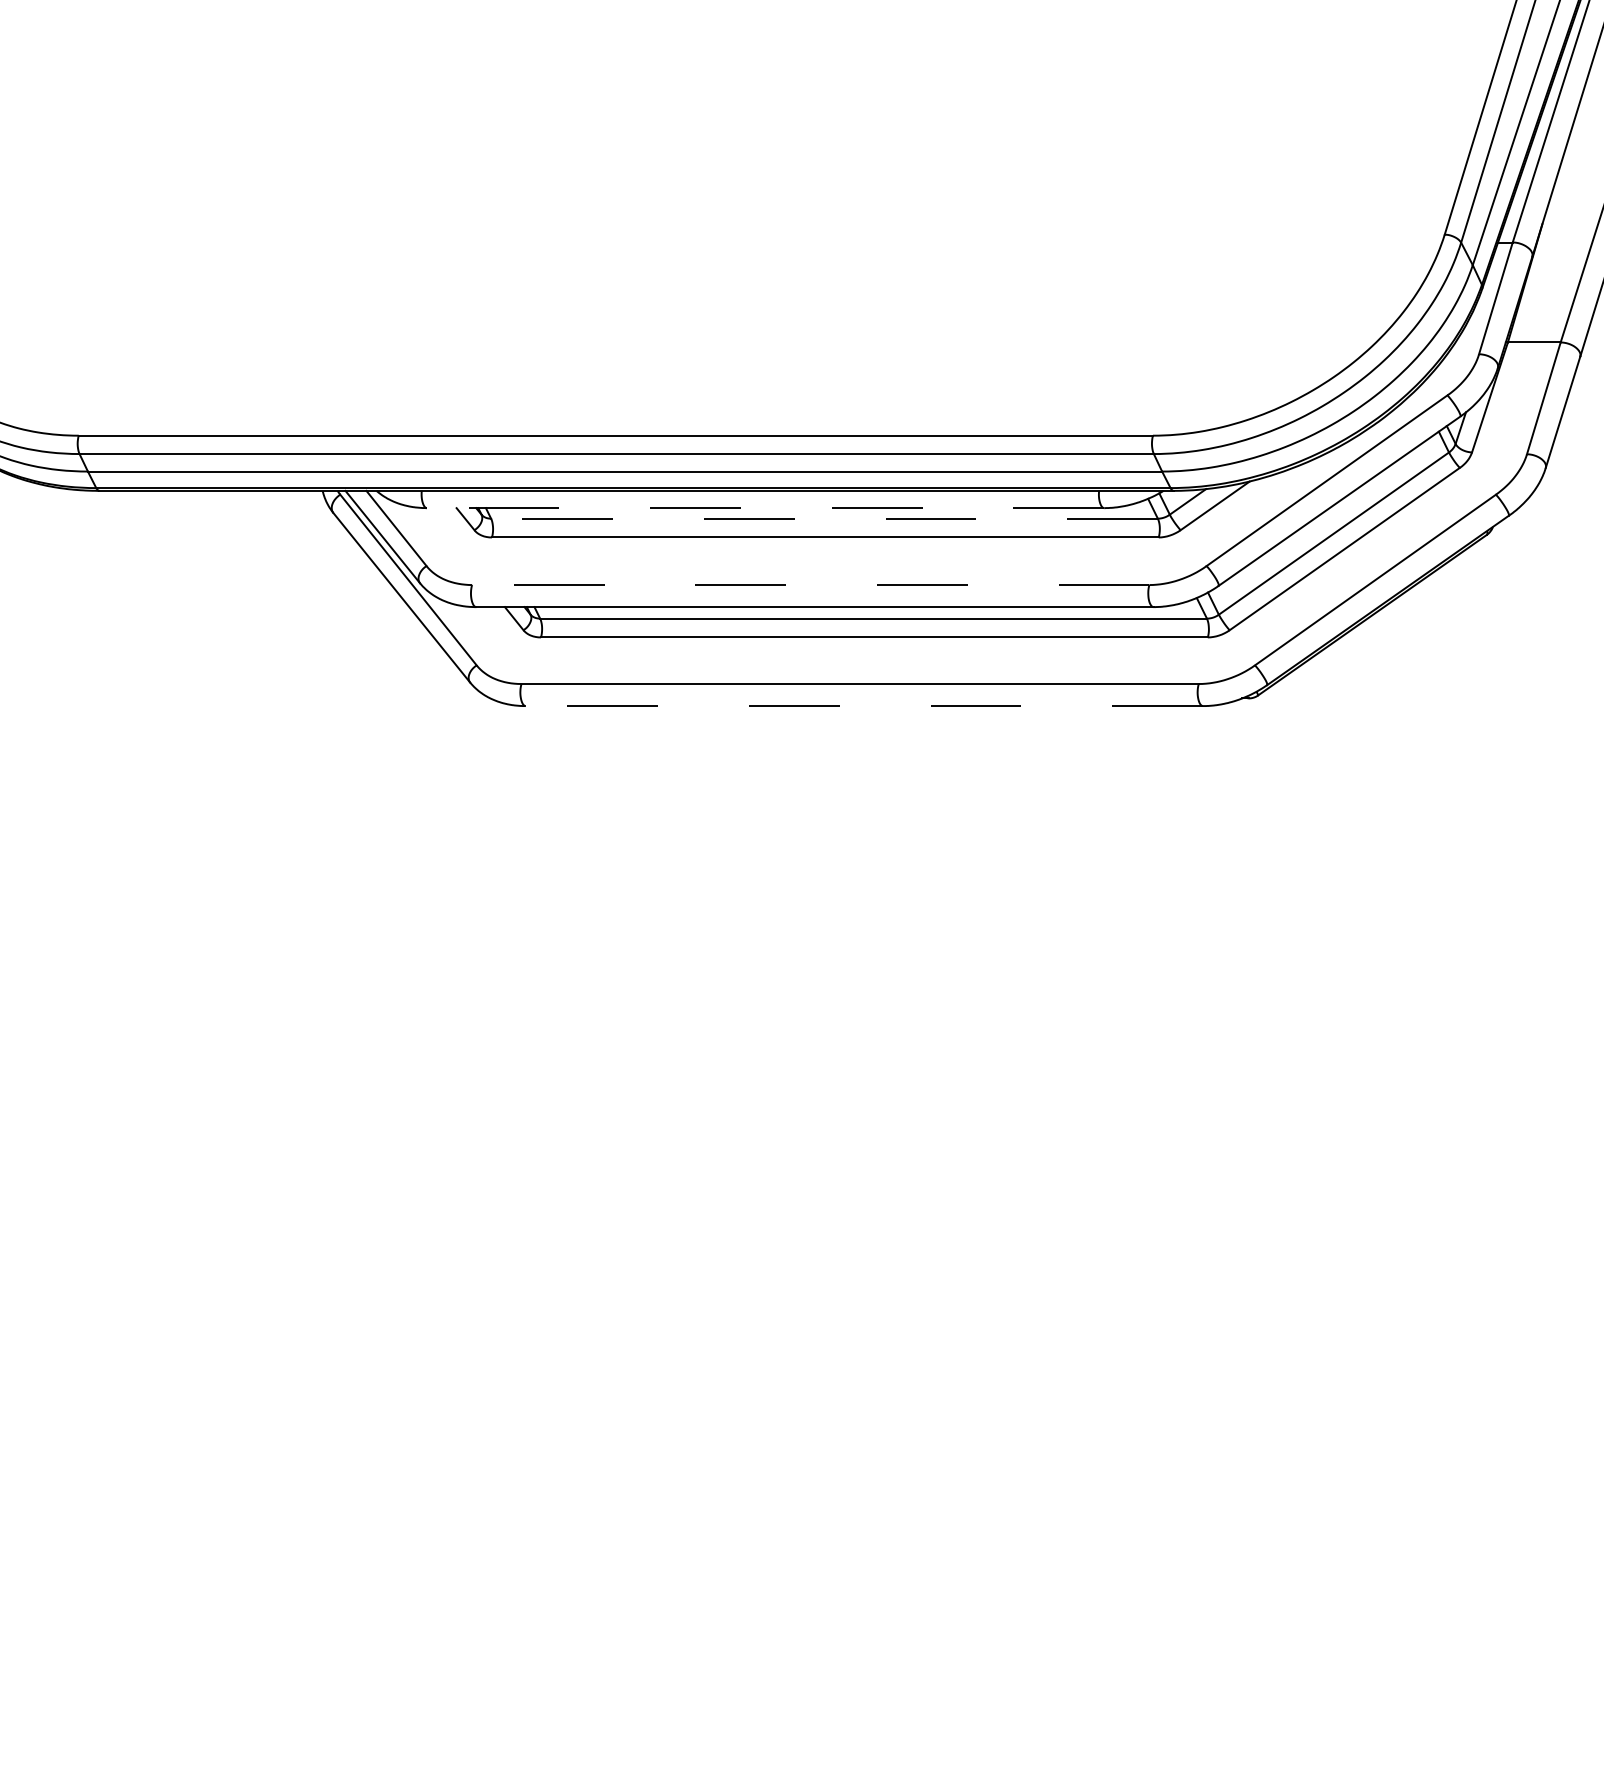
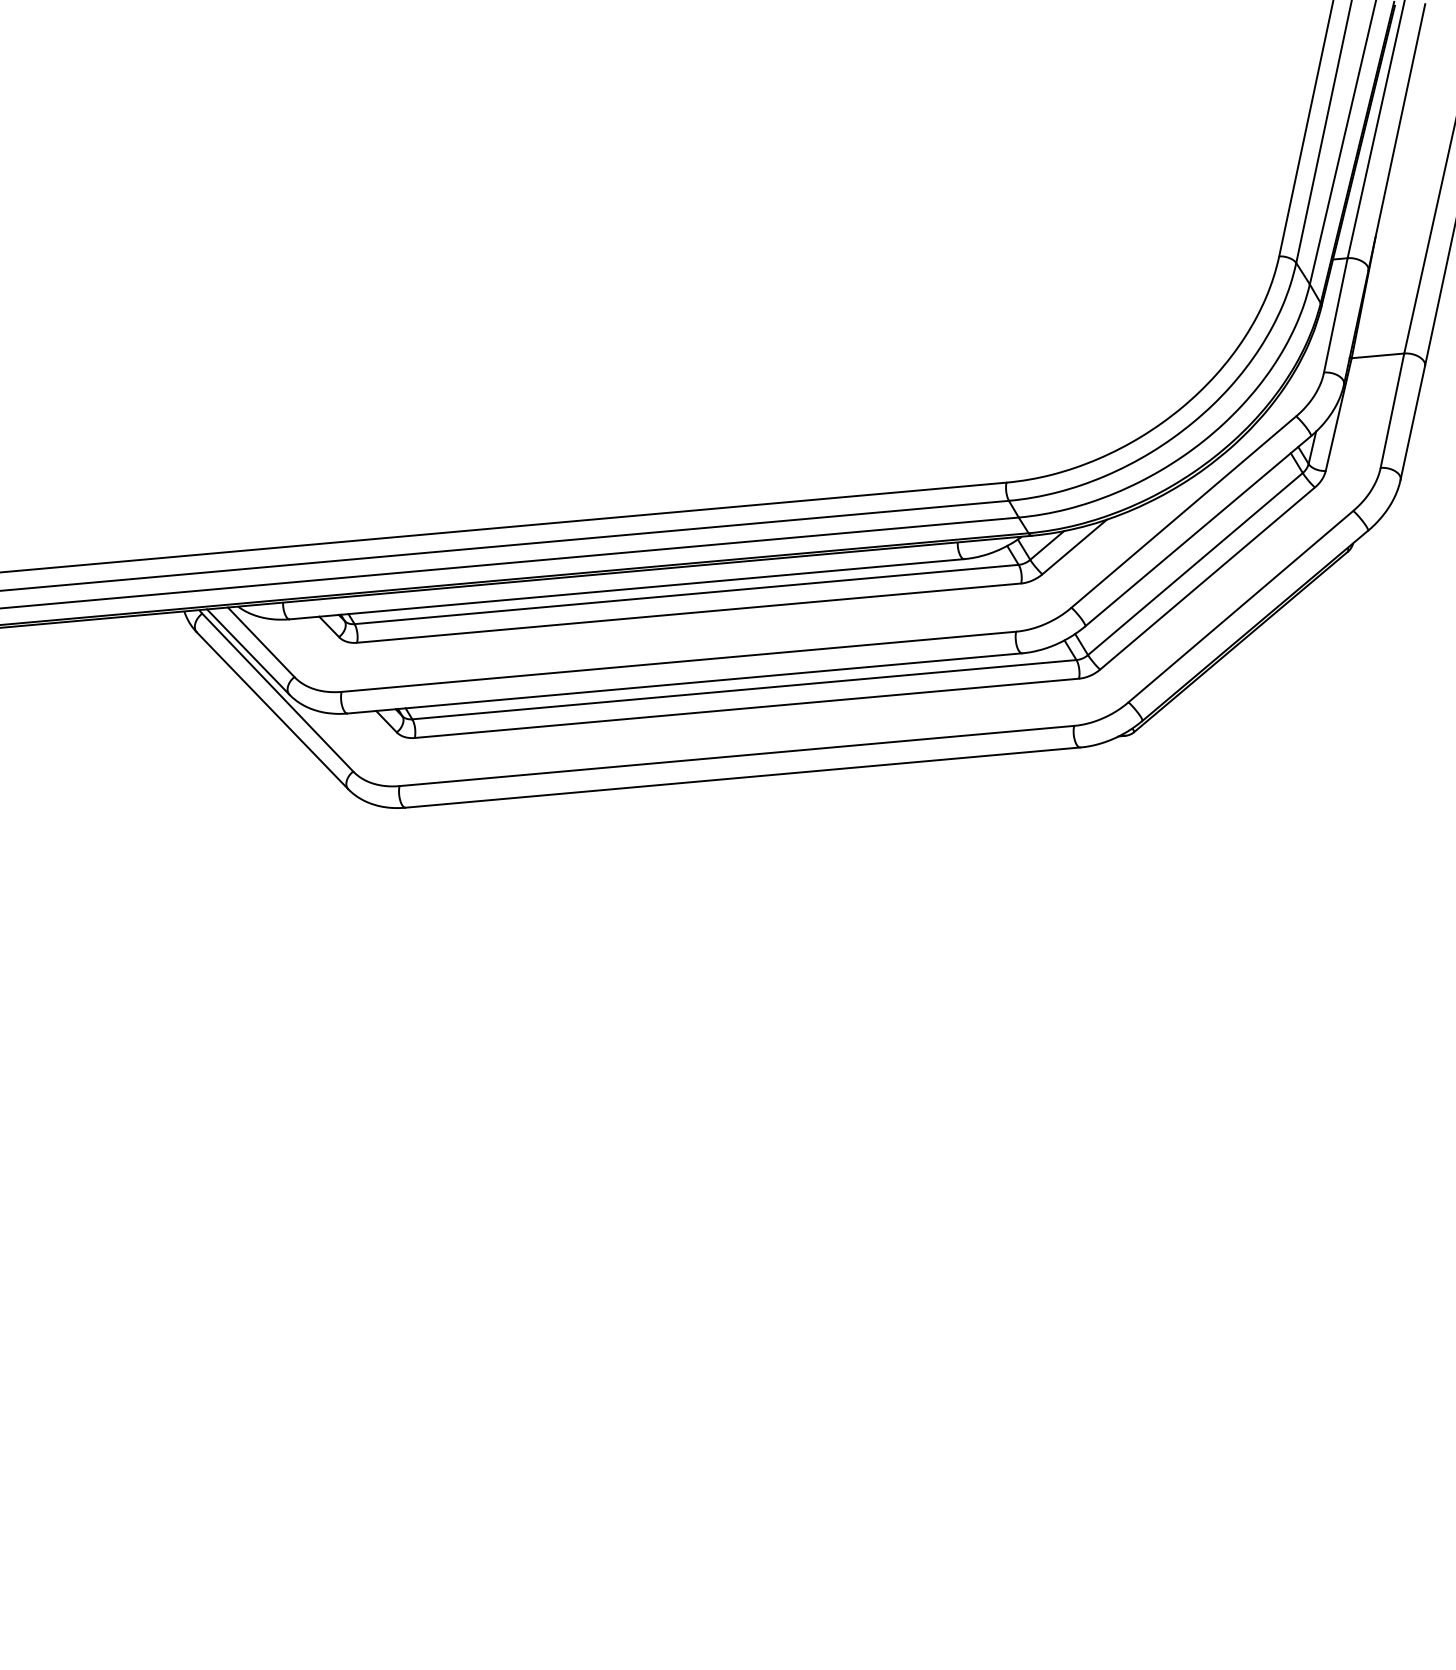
line: (765, 508) -> (626, 589), dashed -> solid
line: (823, 518) -> (685, 594), dashed -> solid
line: (810, 585) -> (678, 662), dashed -> solid
line: (864, 706) -> (743, 778), dashed -> solid

